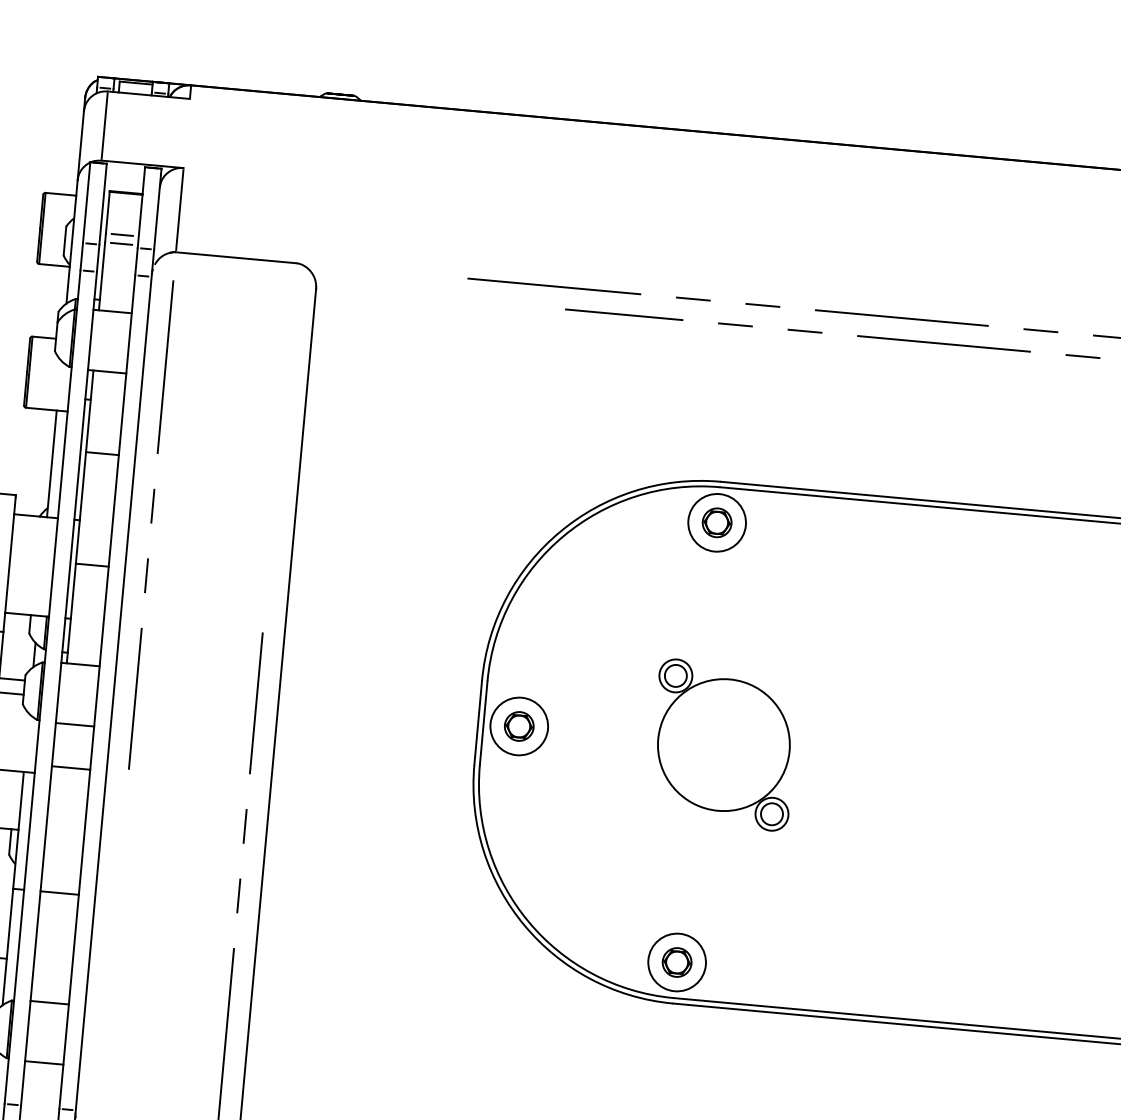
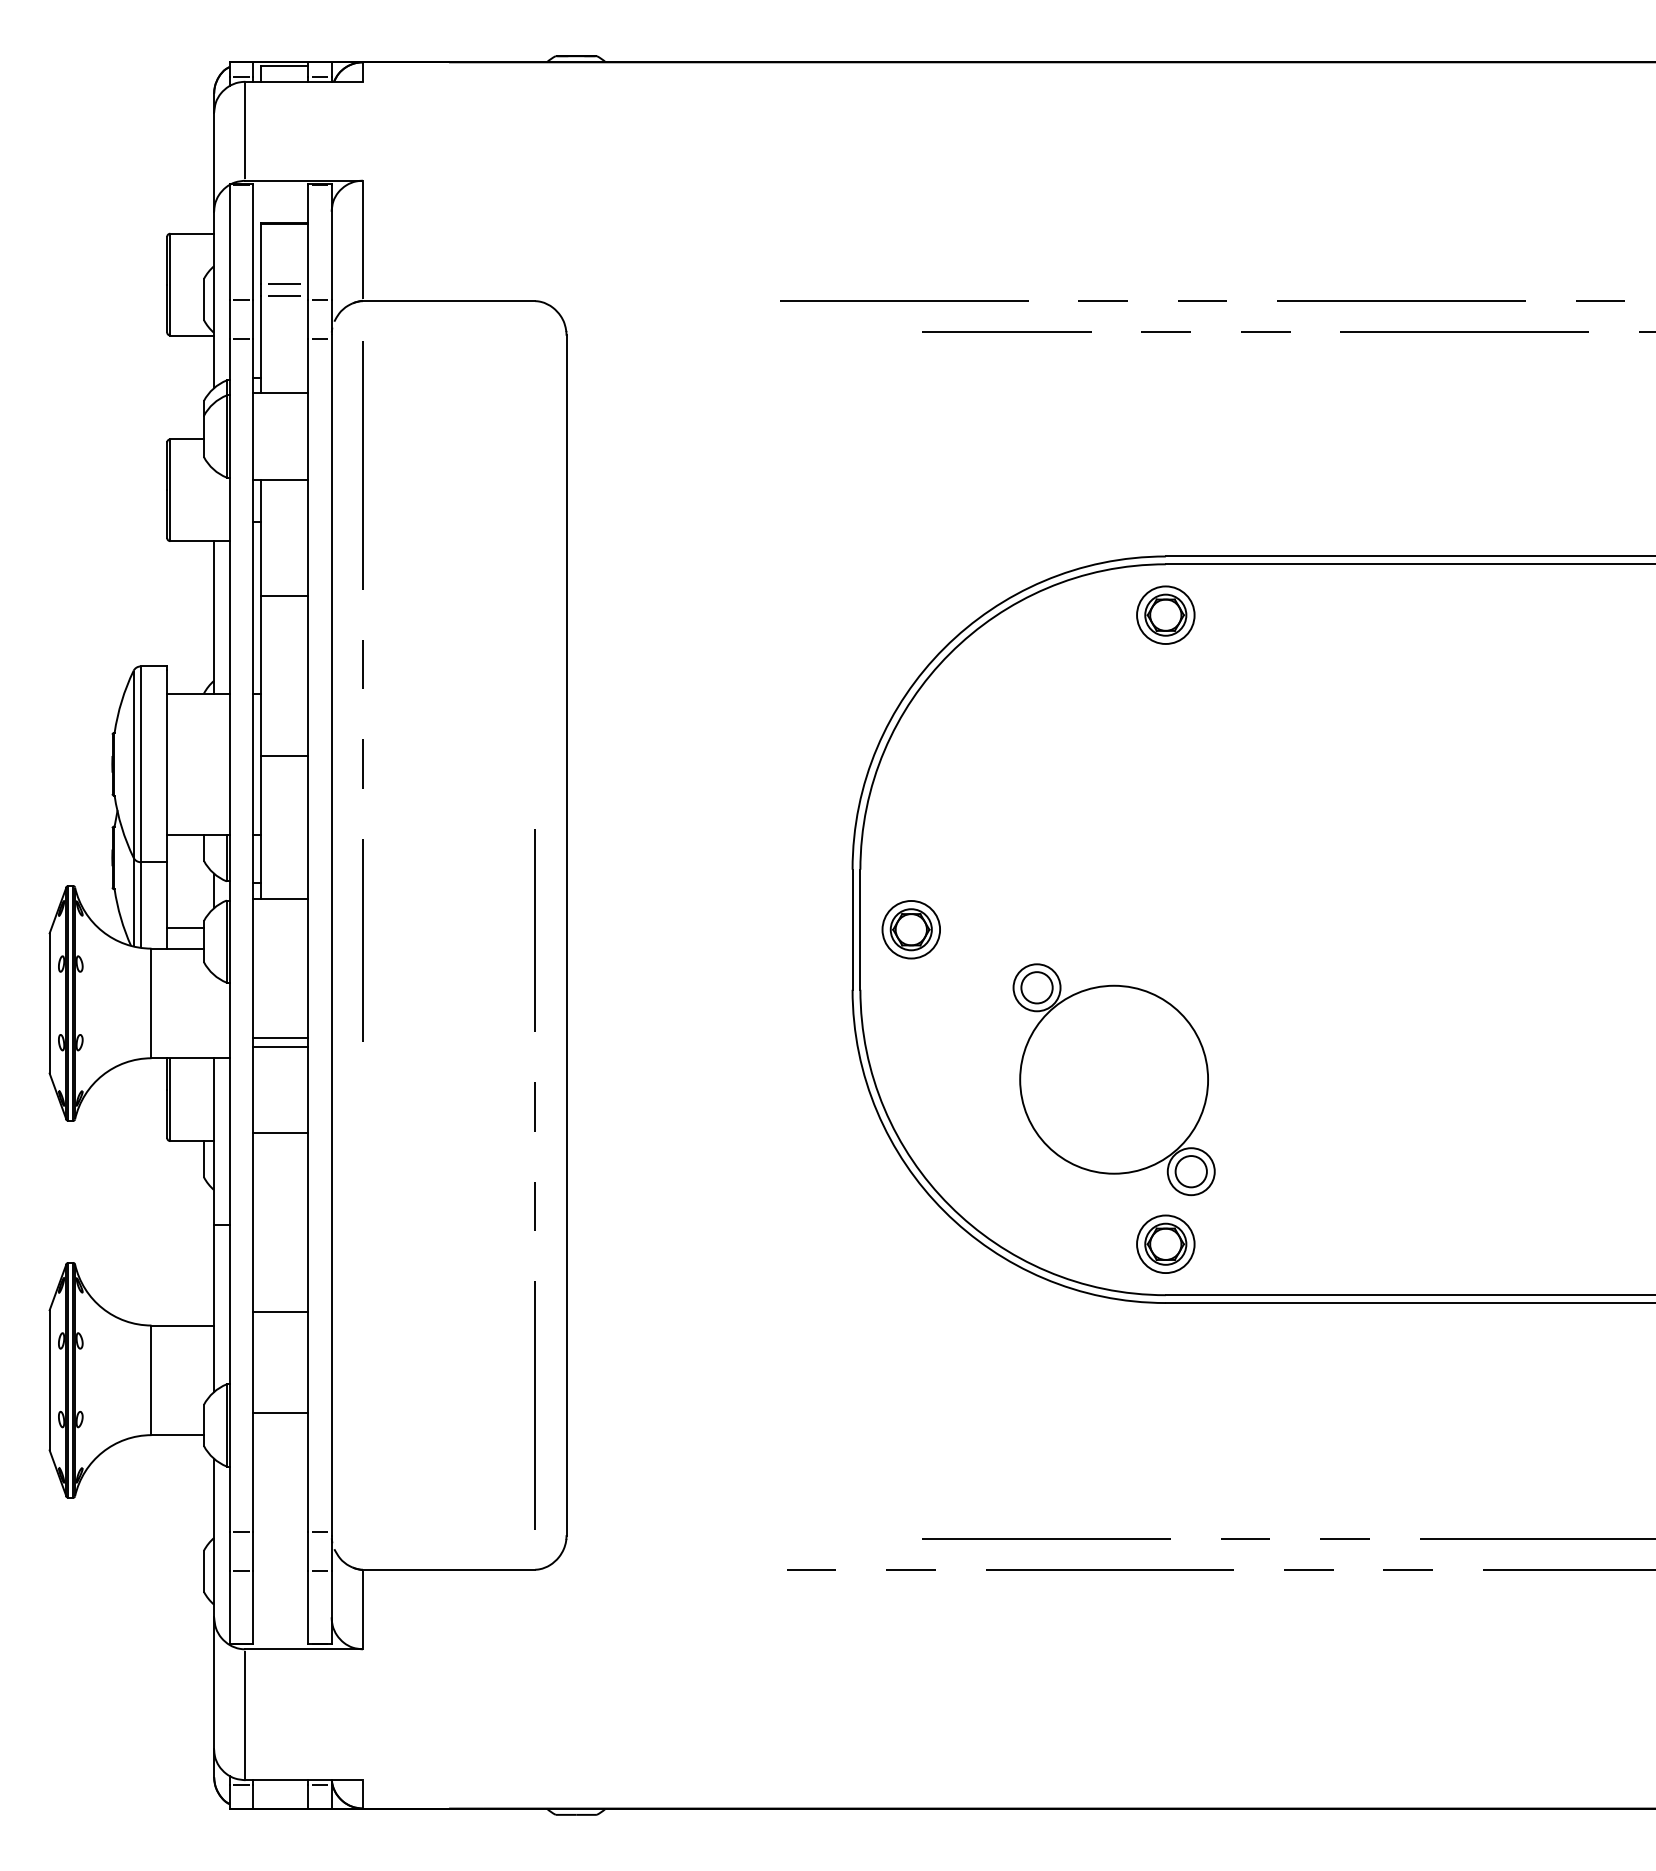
circle: (716, 523) -> (1165, 615), size x0.7
line: (74, 724) -> (280, 1037), moved
circle: (519, 726) -> (911, 929), size x0.7
part: (723, 744) -> (1113, 1079), moved
line: (59, 893) -> (280, 1133), moved
circle: (676, 962) -> (1165, 1244), size x0.7
line: (49, 1002) -> (280, 1312), moved
line: (44, 1062) -> (280, 1413), moved

